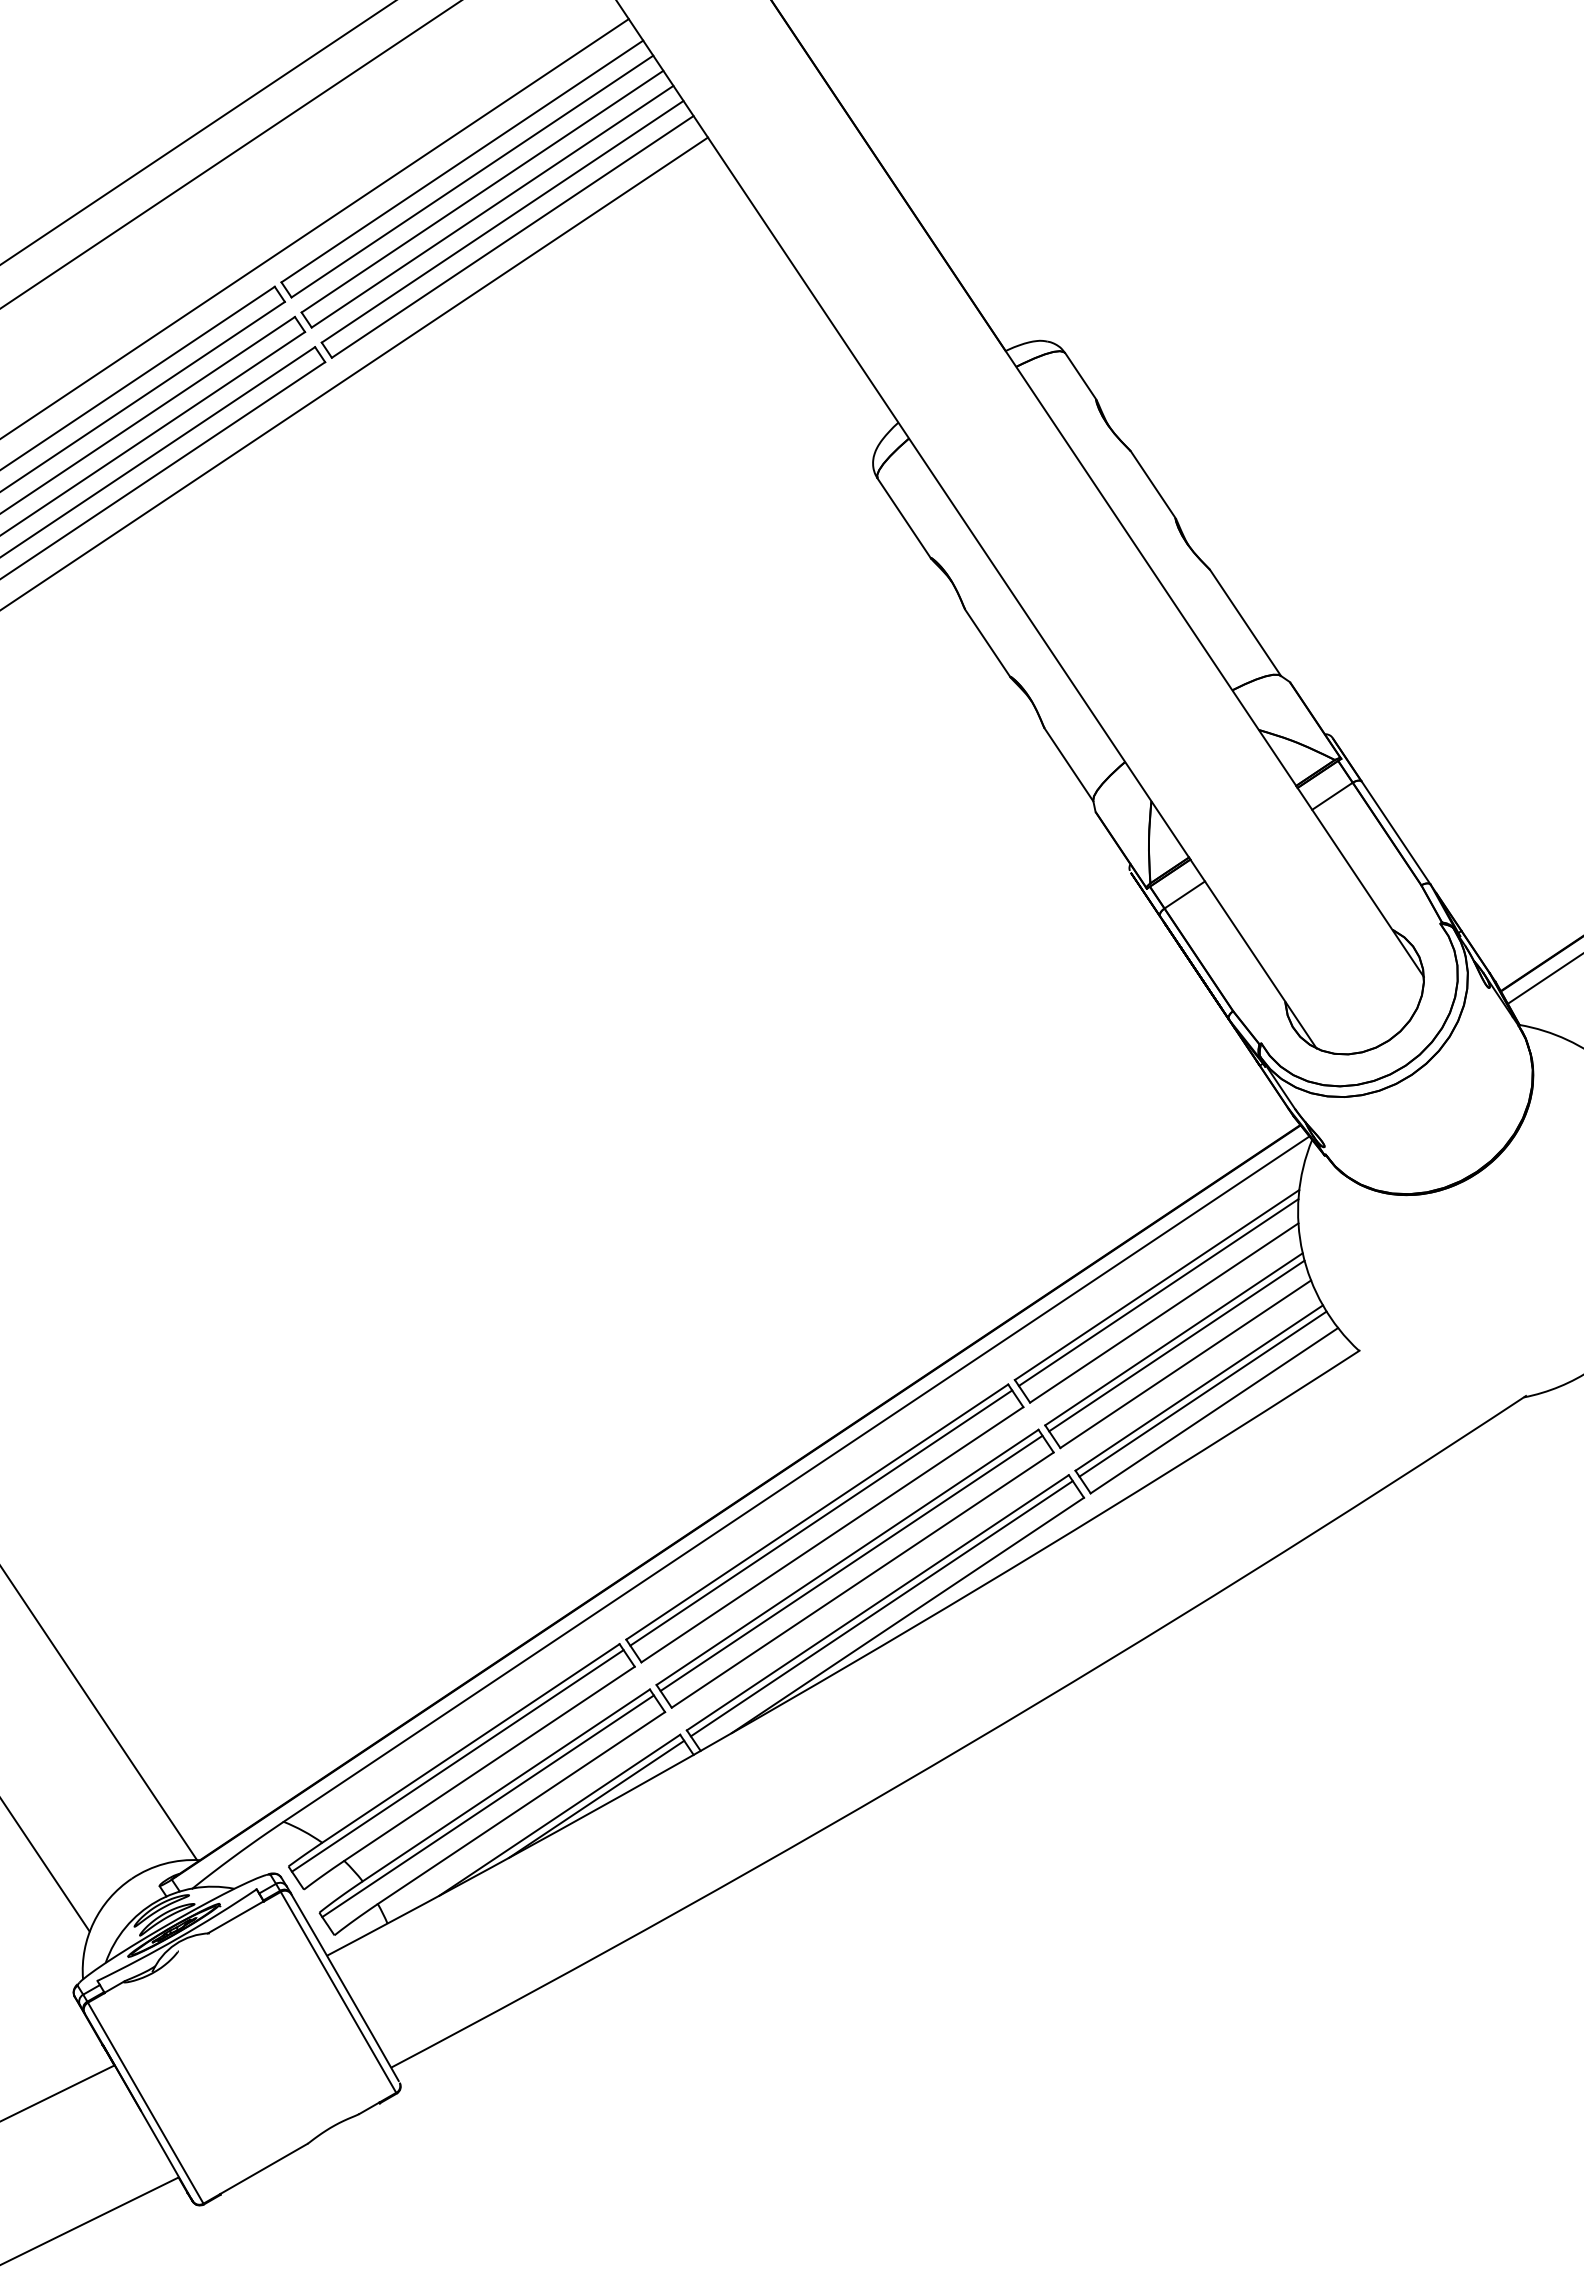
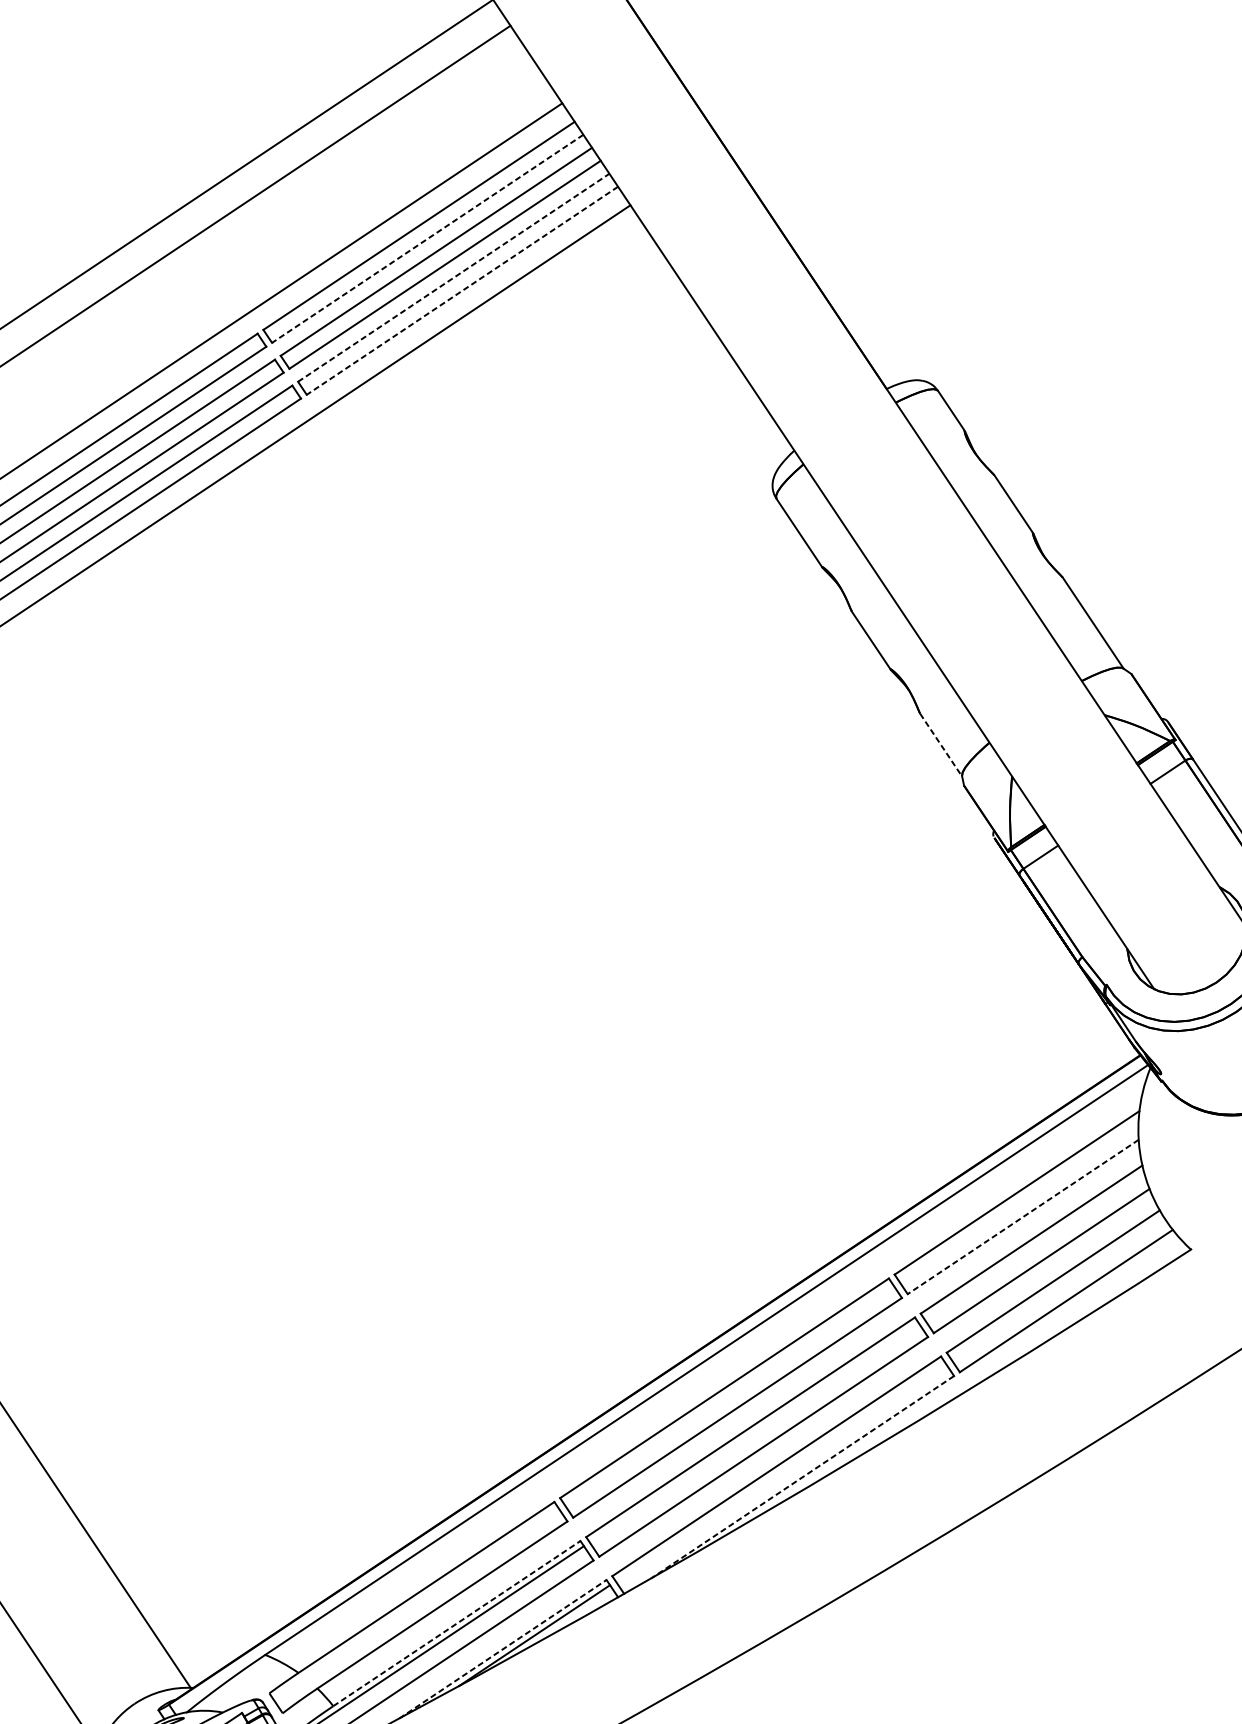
line: (472, 176) -> (427, 238), solid -> dashed
line: (502, 221) -> (453, 277), solid -> dashed
line: (512, 236) -> (462, 290), solid -> dashed
line: (1069, 764) -> (941, 744), solid -> dashed
line: (1158, 1292) -> (1018, 1199), removed
line: (1163, 1313) -> (1022, 1217), solid -> dashed
line: (1176, 1345) -> (1033, 1244), removed
line: (1202, 1393) -> (1056, 1286), removed
line: (821, 1517) -> (728, 1392), removed
line: (851, 1562) -> (754, 1431), removed
line: (881, 1608) -> (779, 1471), removed
line: (907, 1615) -> (802, 1477), solid -> dashed
line: (457, 1760) -> (414, 1602), removed
line: (506, 1785) -> (457, 1623), solid -> dashed
line: (559, 1815) -> (502, 1649), solid -> dashed

